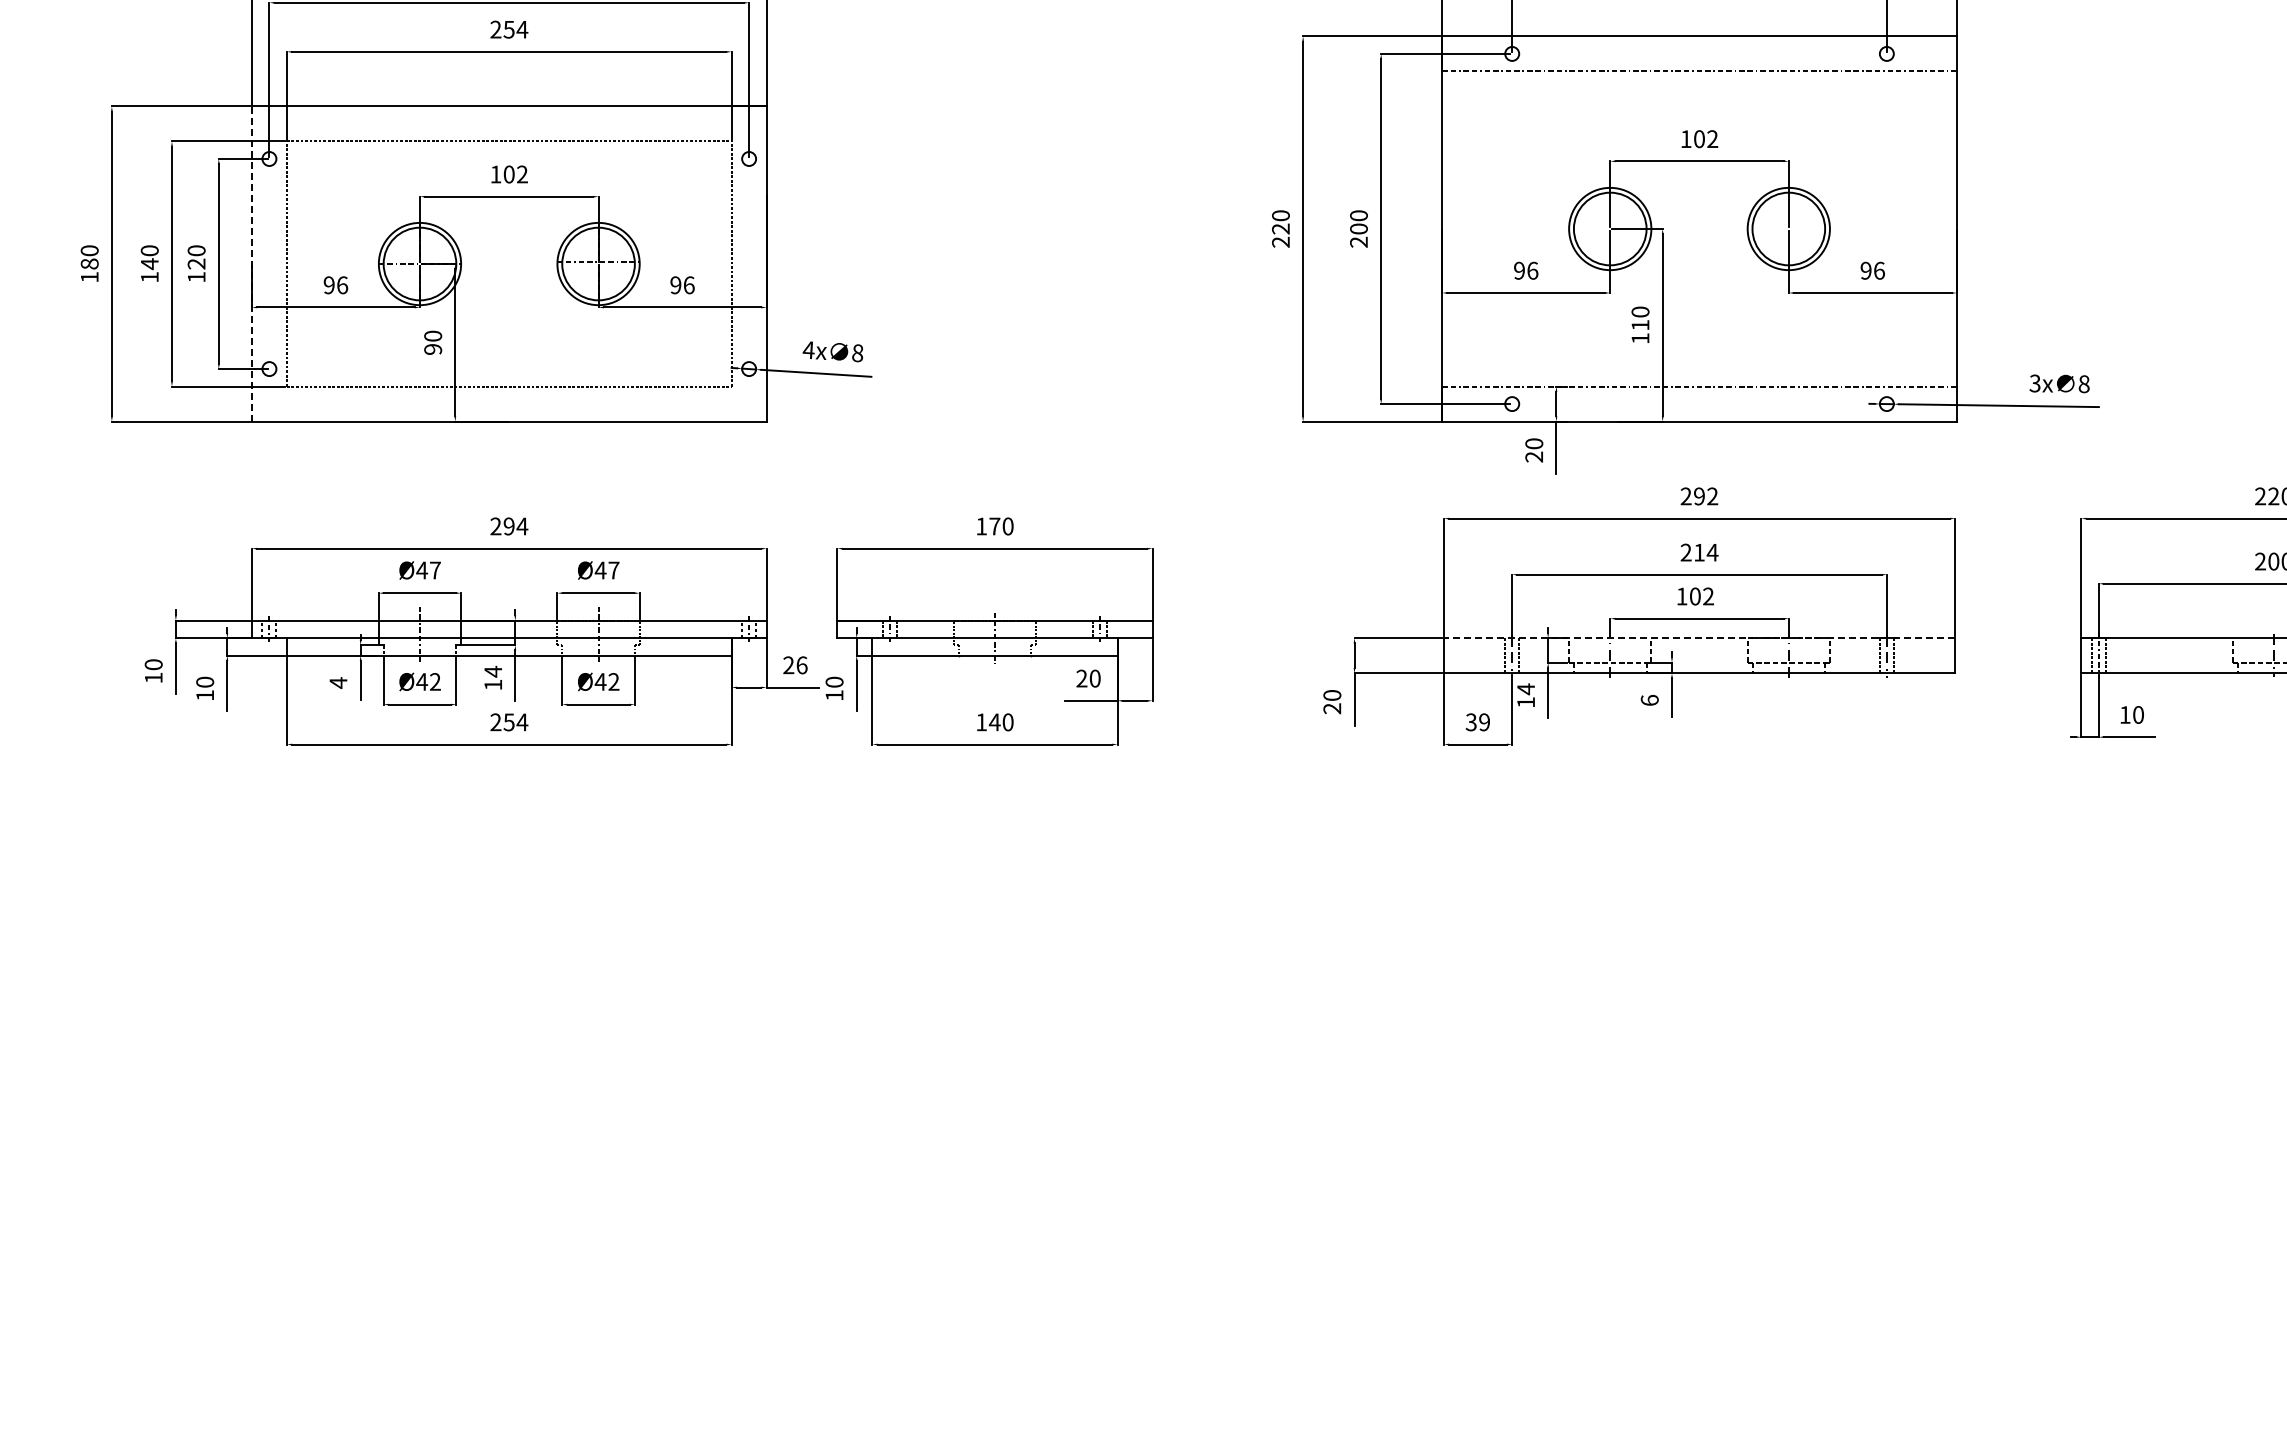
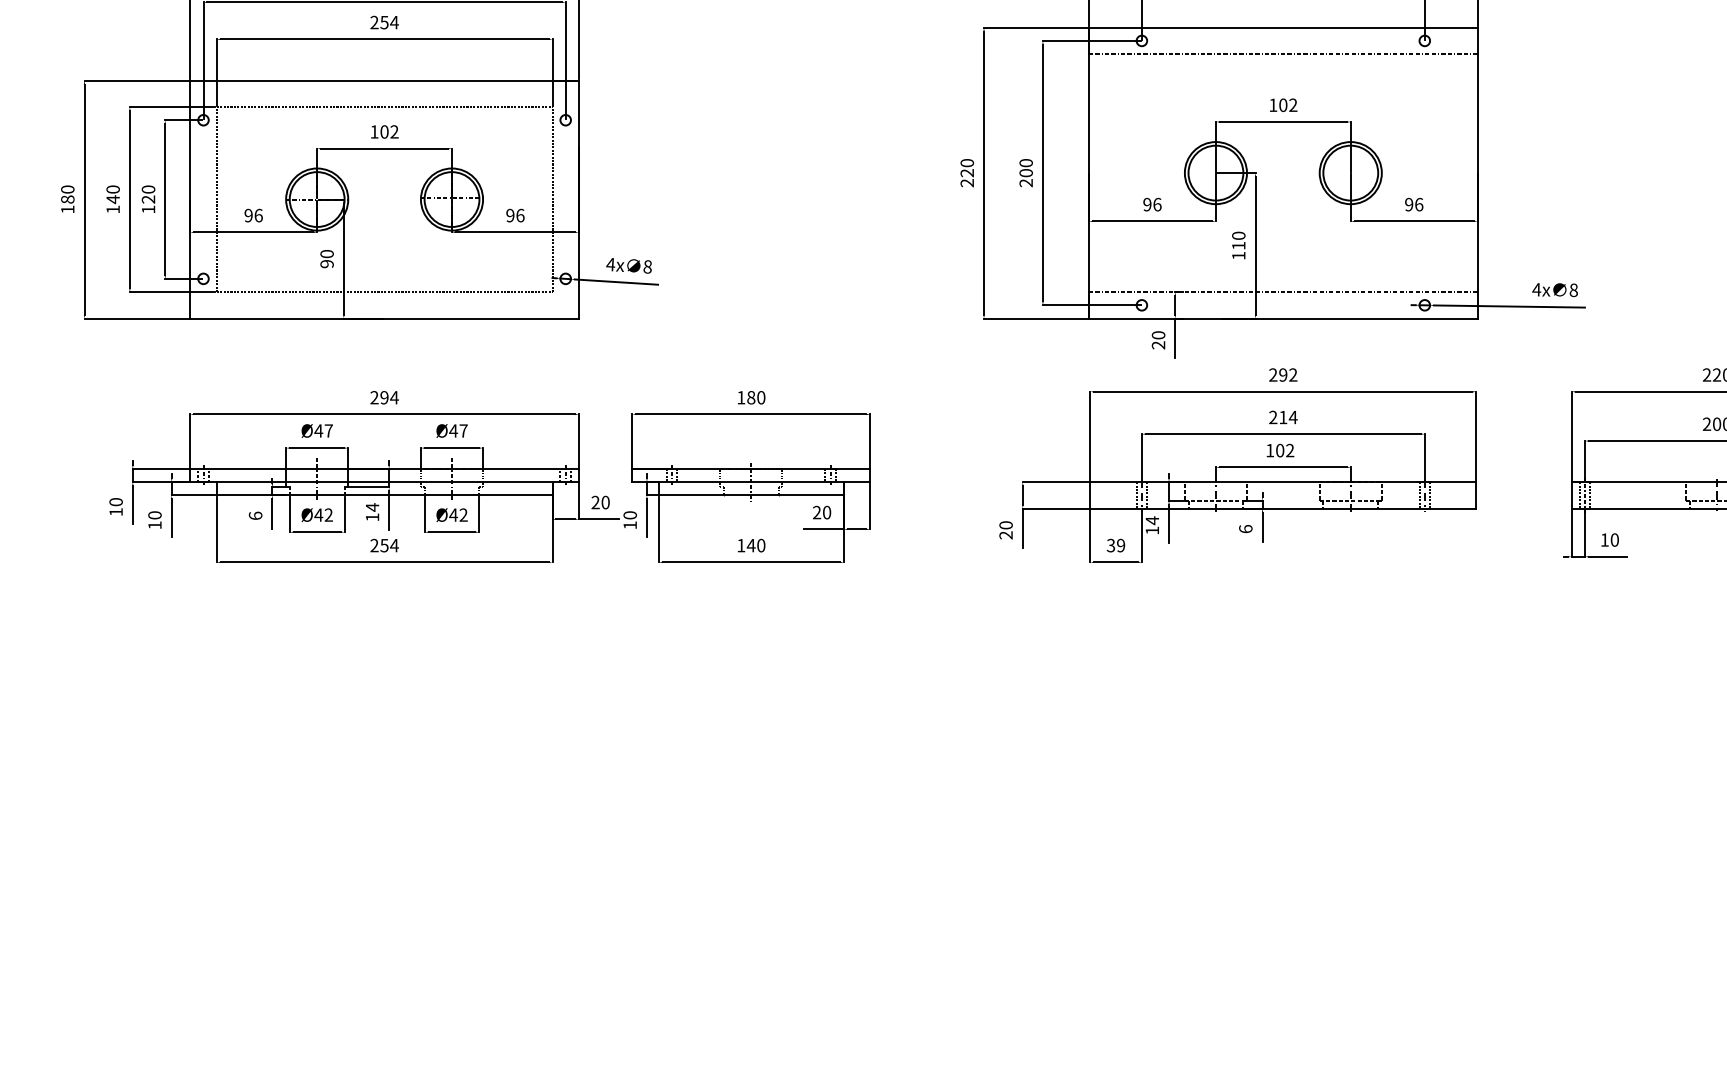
line: (251, 264) -> (189, 199), dashed -> solid
text: (2035, 383) -> (1537, 289), 3x -> 4x
text: (994, 526) -> (750, 397), 170 -> 180
line: (1699, 638) -> (1283, 482), dashed -> solid
text: (801, 665) -> (605, 502), 26 -> 20
text: (338, 683) -> (255, 516), 4 -> 6

